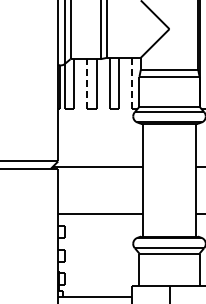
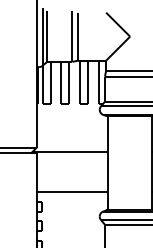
line: (132, 83) -> (99, 82), dashed -> solid
line: (87, 84) -> (61, 83), dashed -> solid

